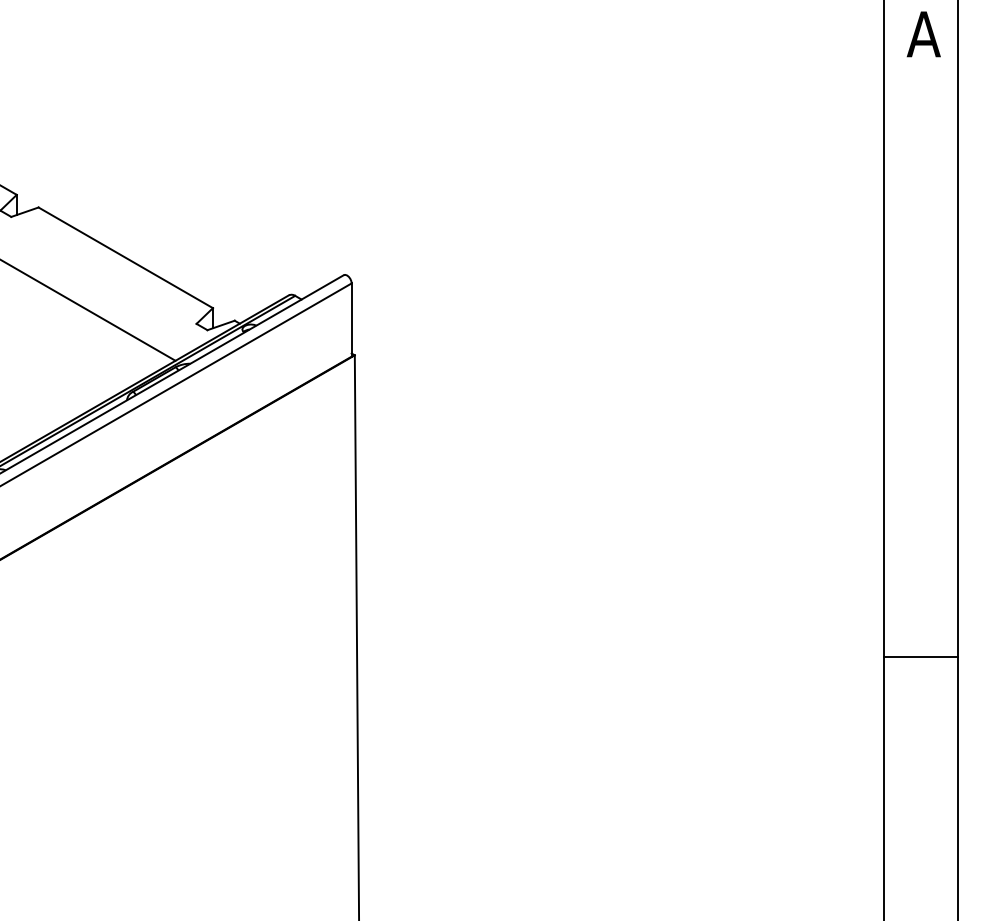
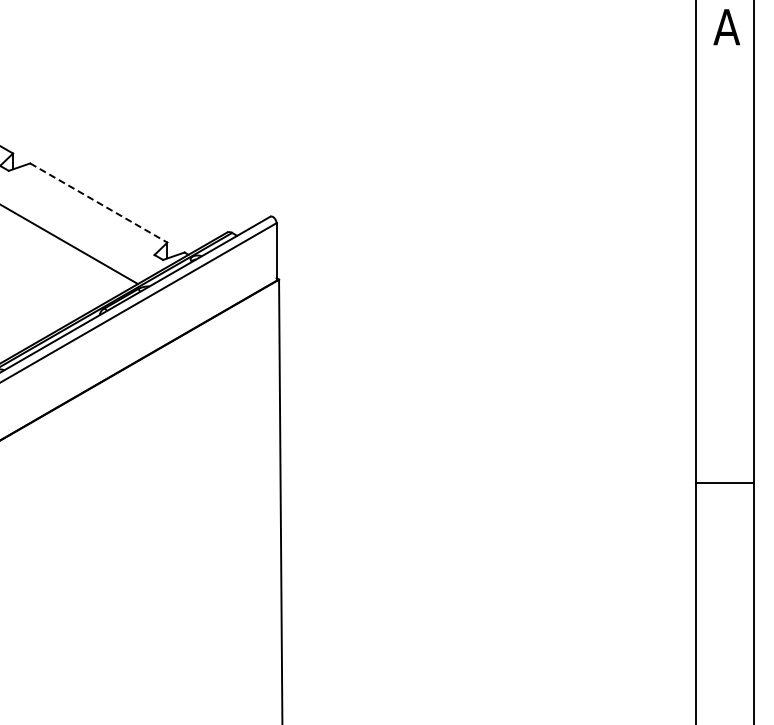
line: (126, 258) -> (99, 203), solid -> dashed
line: (920, 657) -> (724, 483), moved

